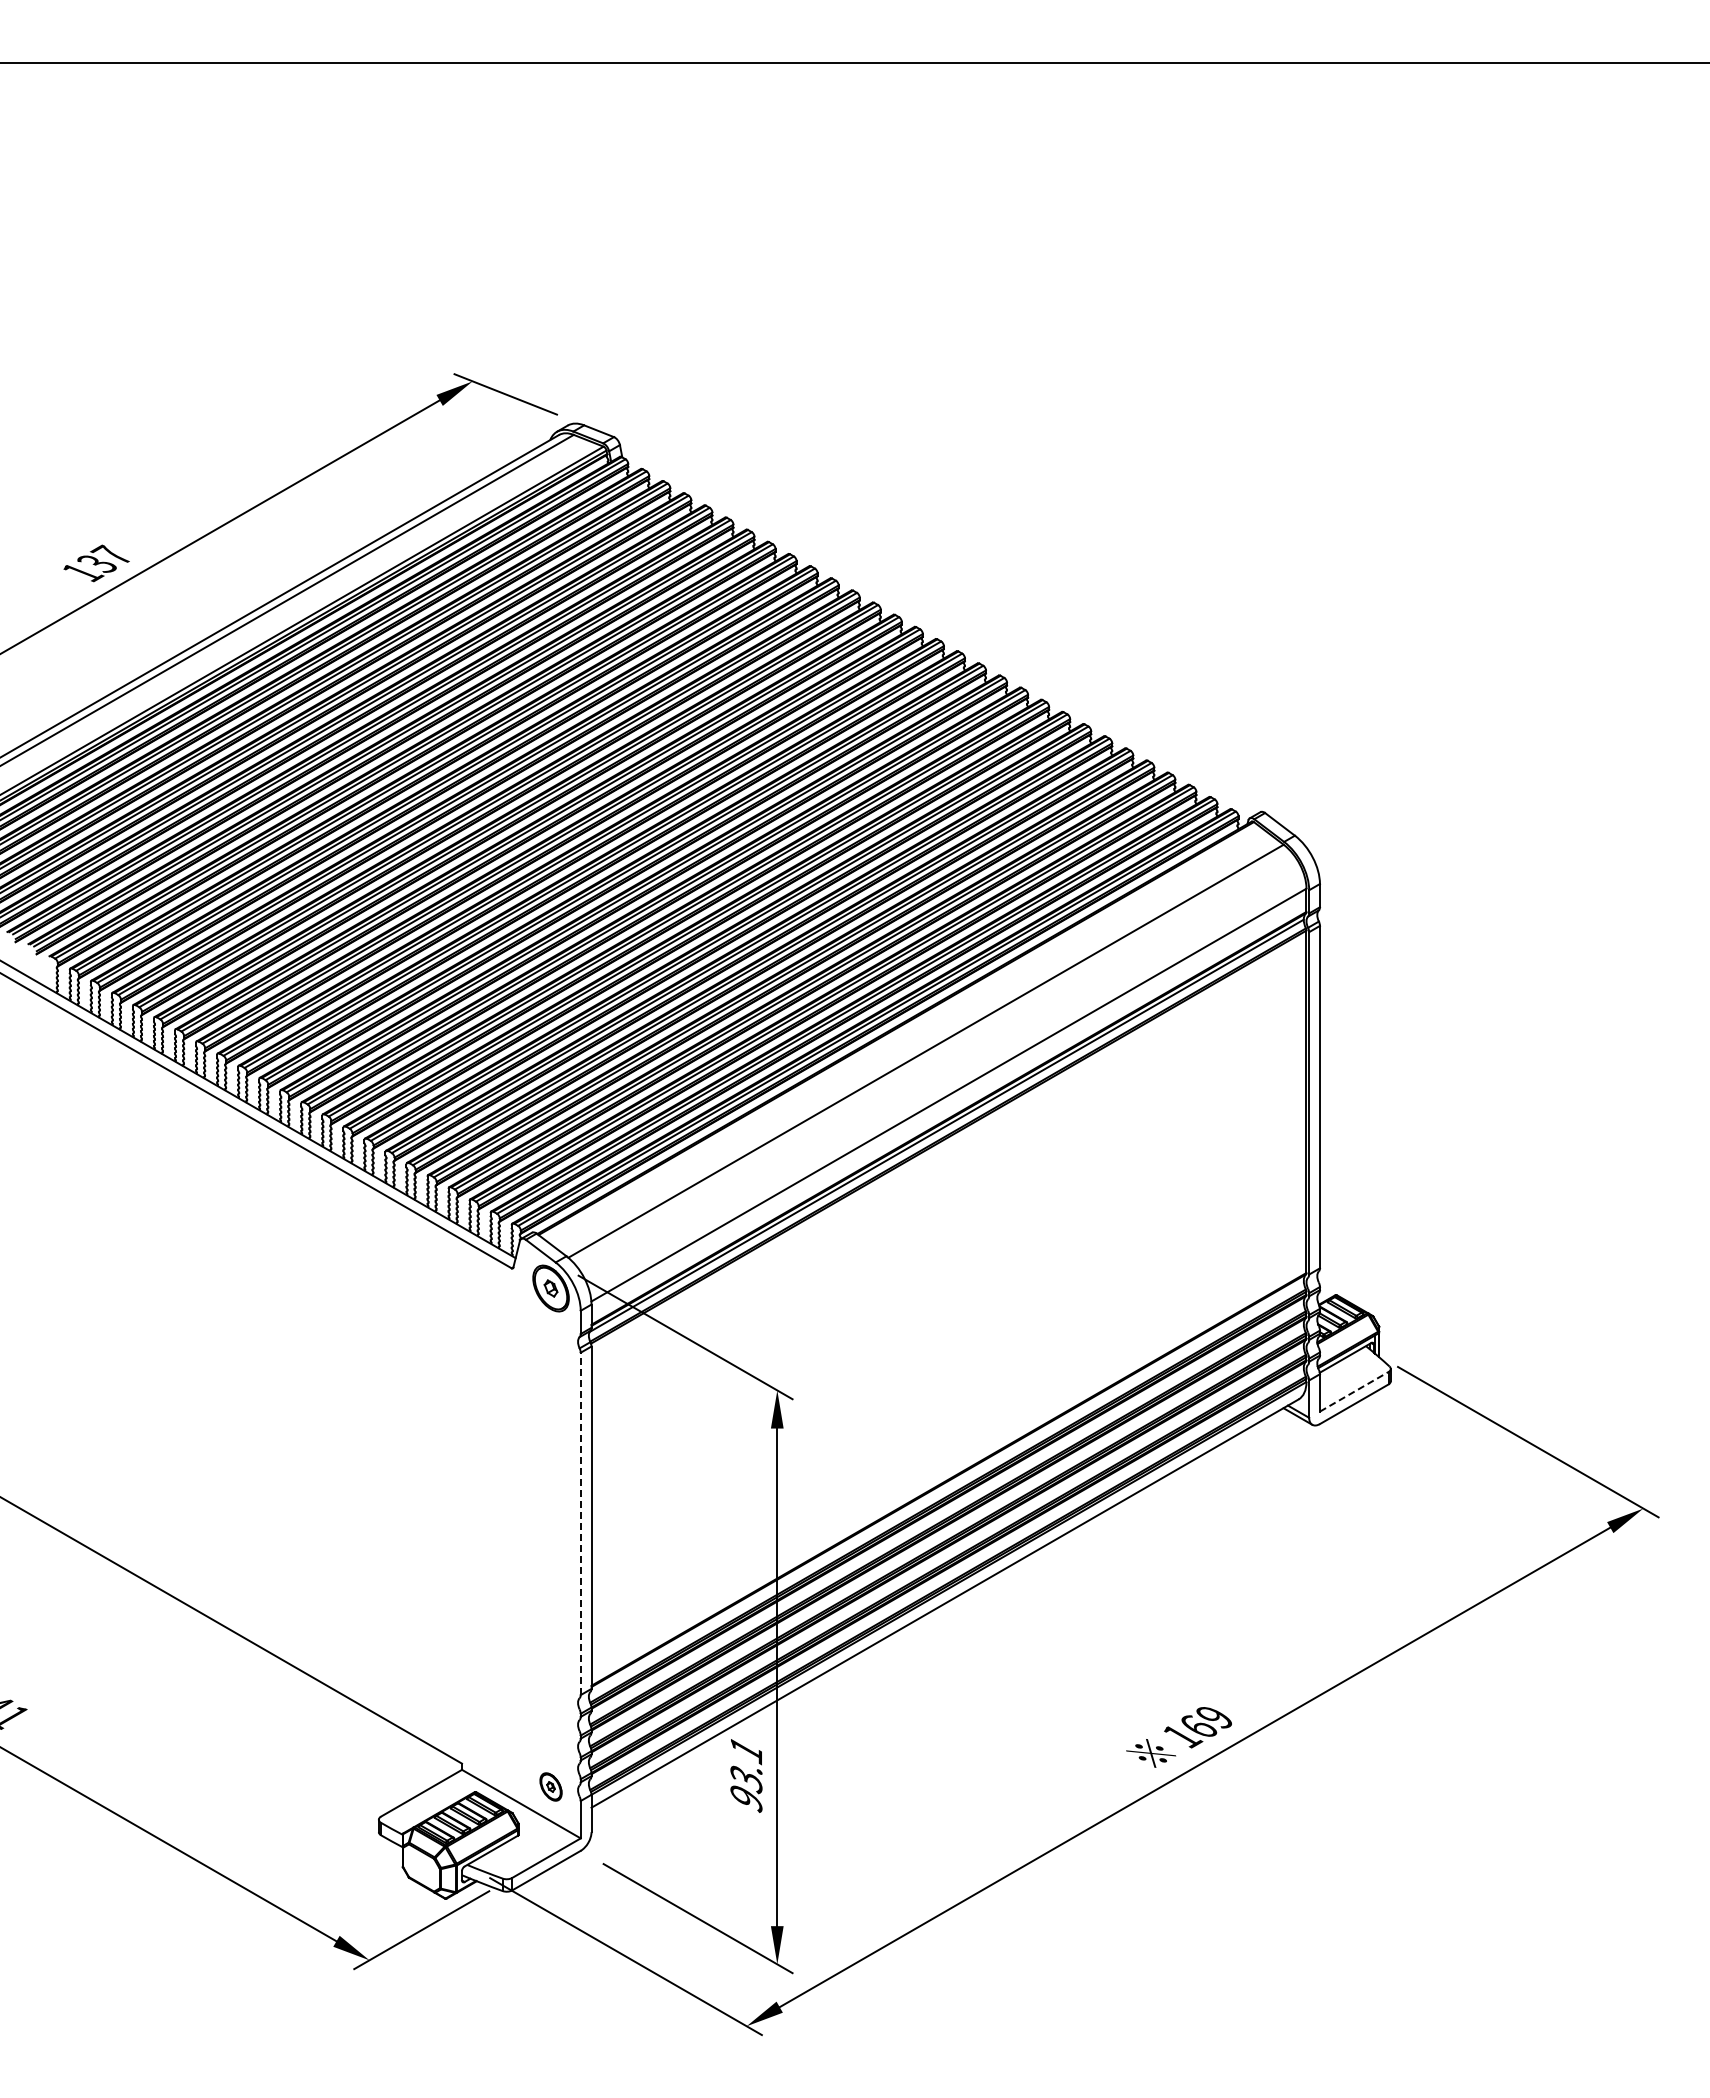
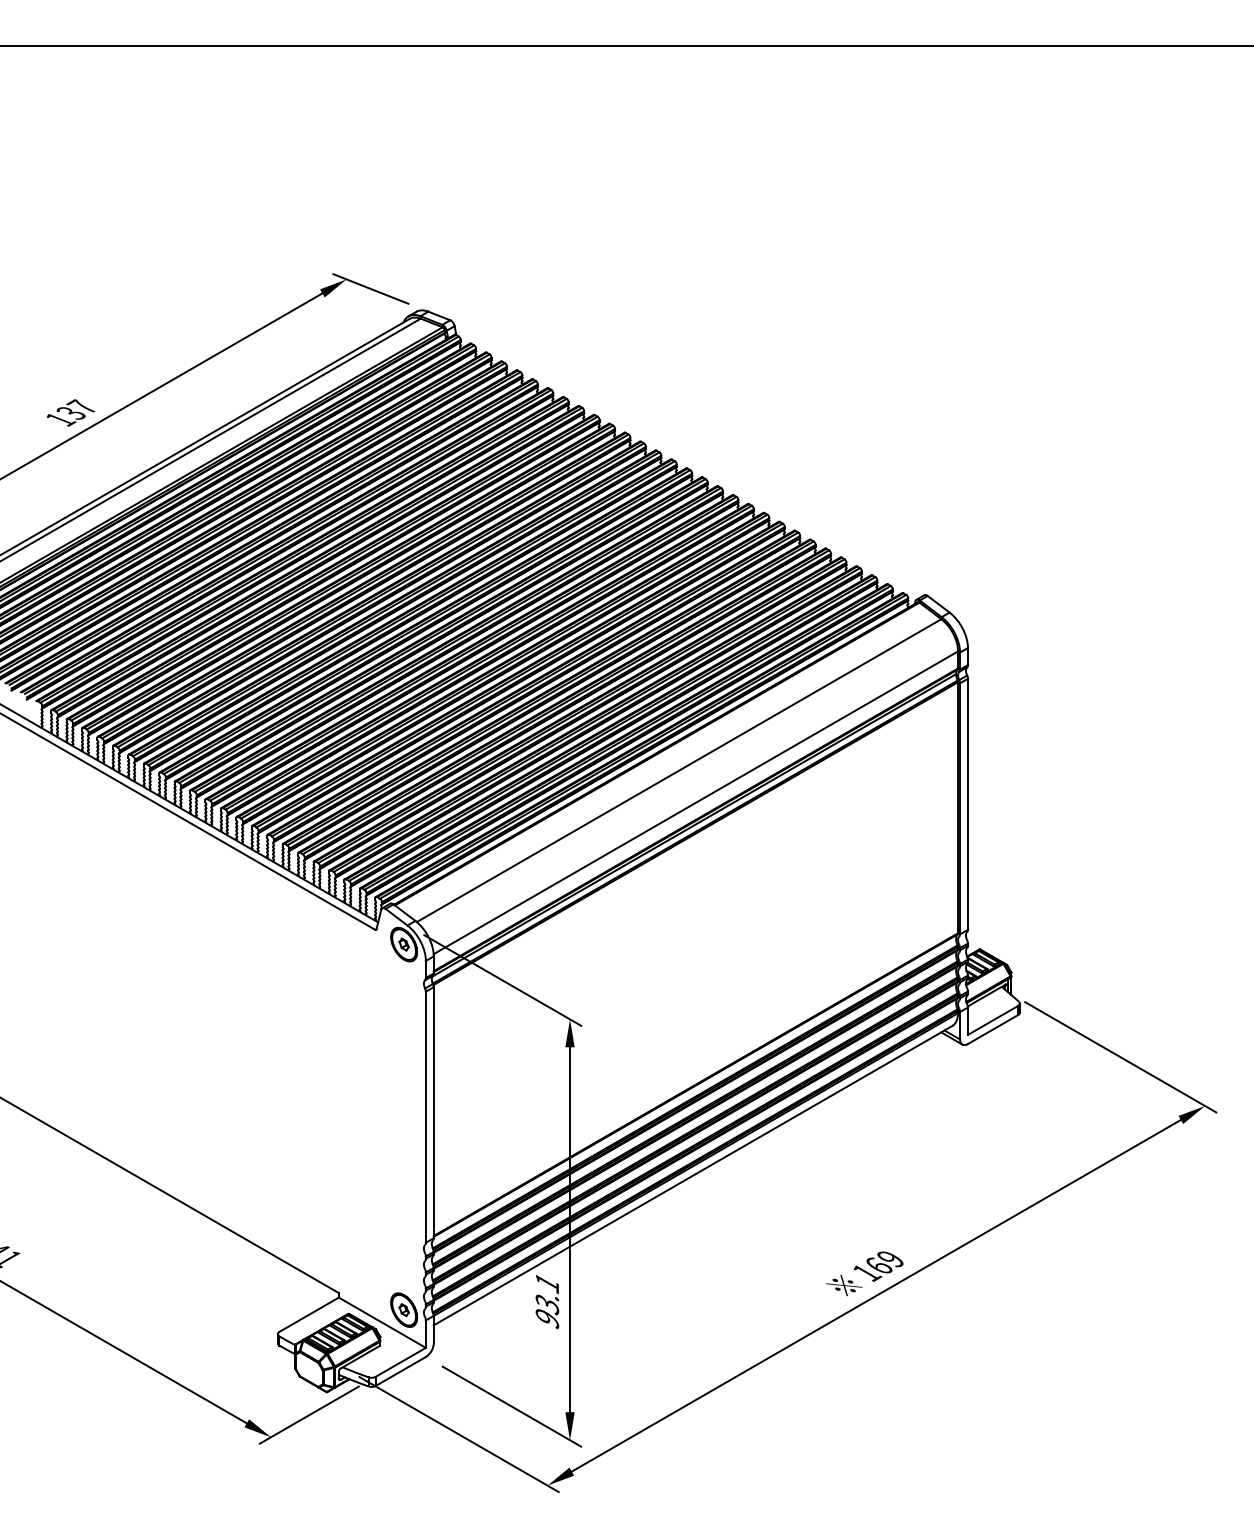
line: (1354, 1391) -> (993, 1020), dashed -> solid
line: (580, 1523) -> (425, 1116), dashed -> solid
part: (550, 1786) -> (403, 1309), size x1.67

